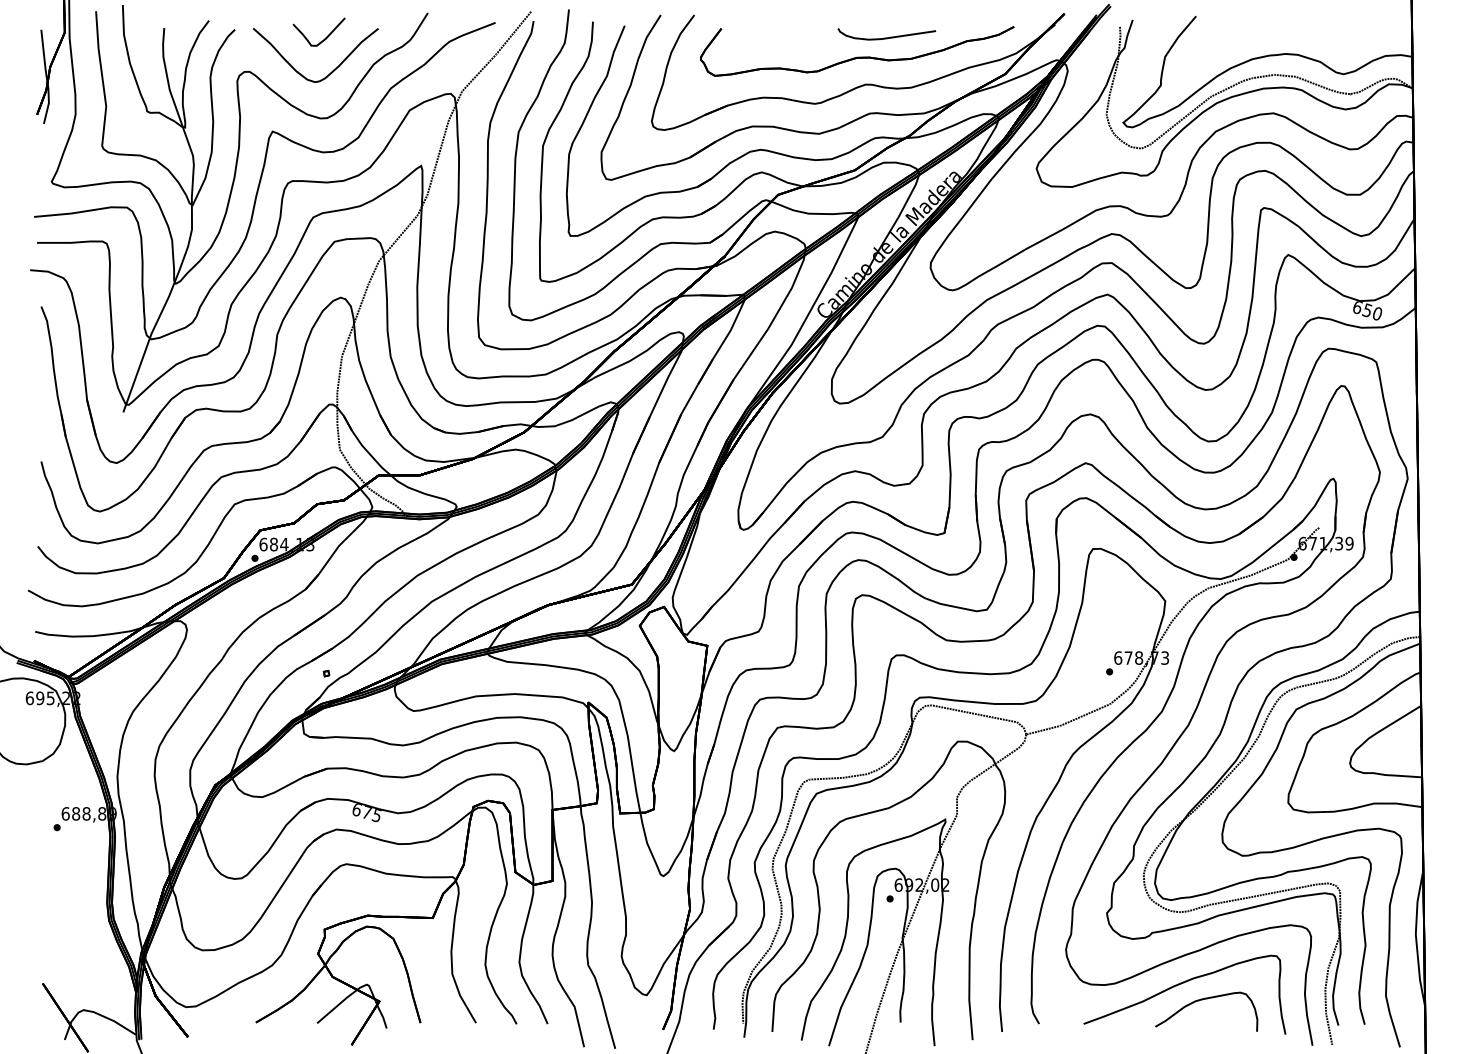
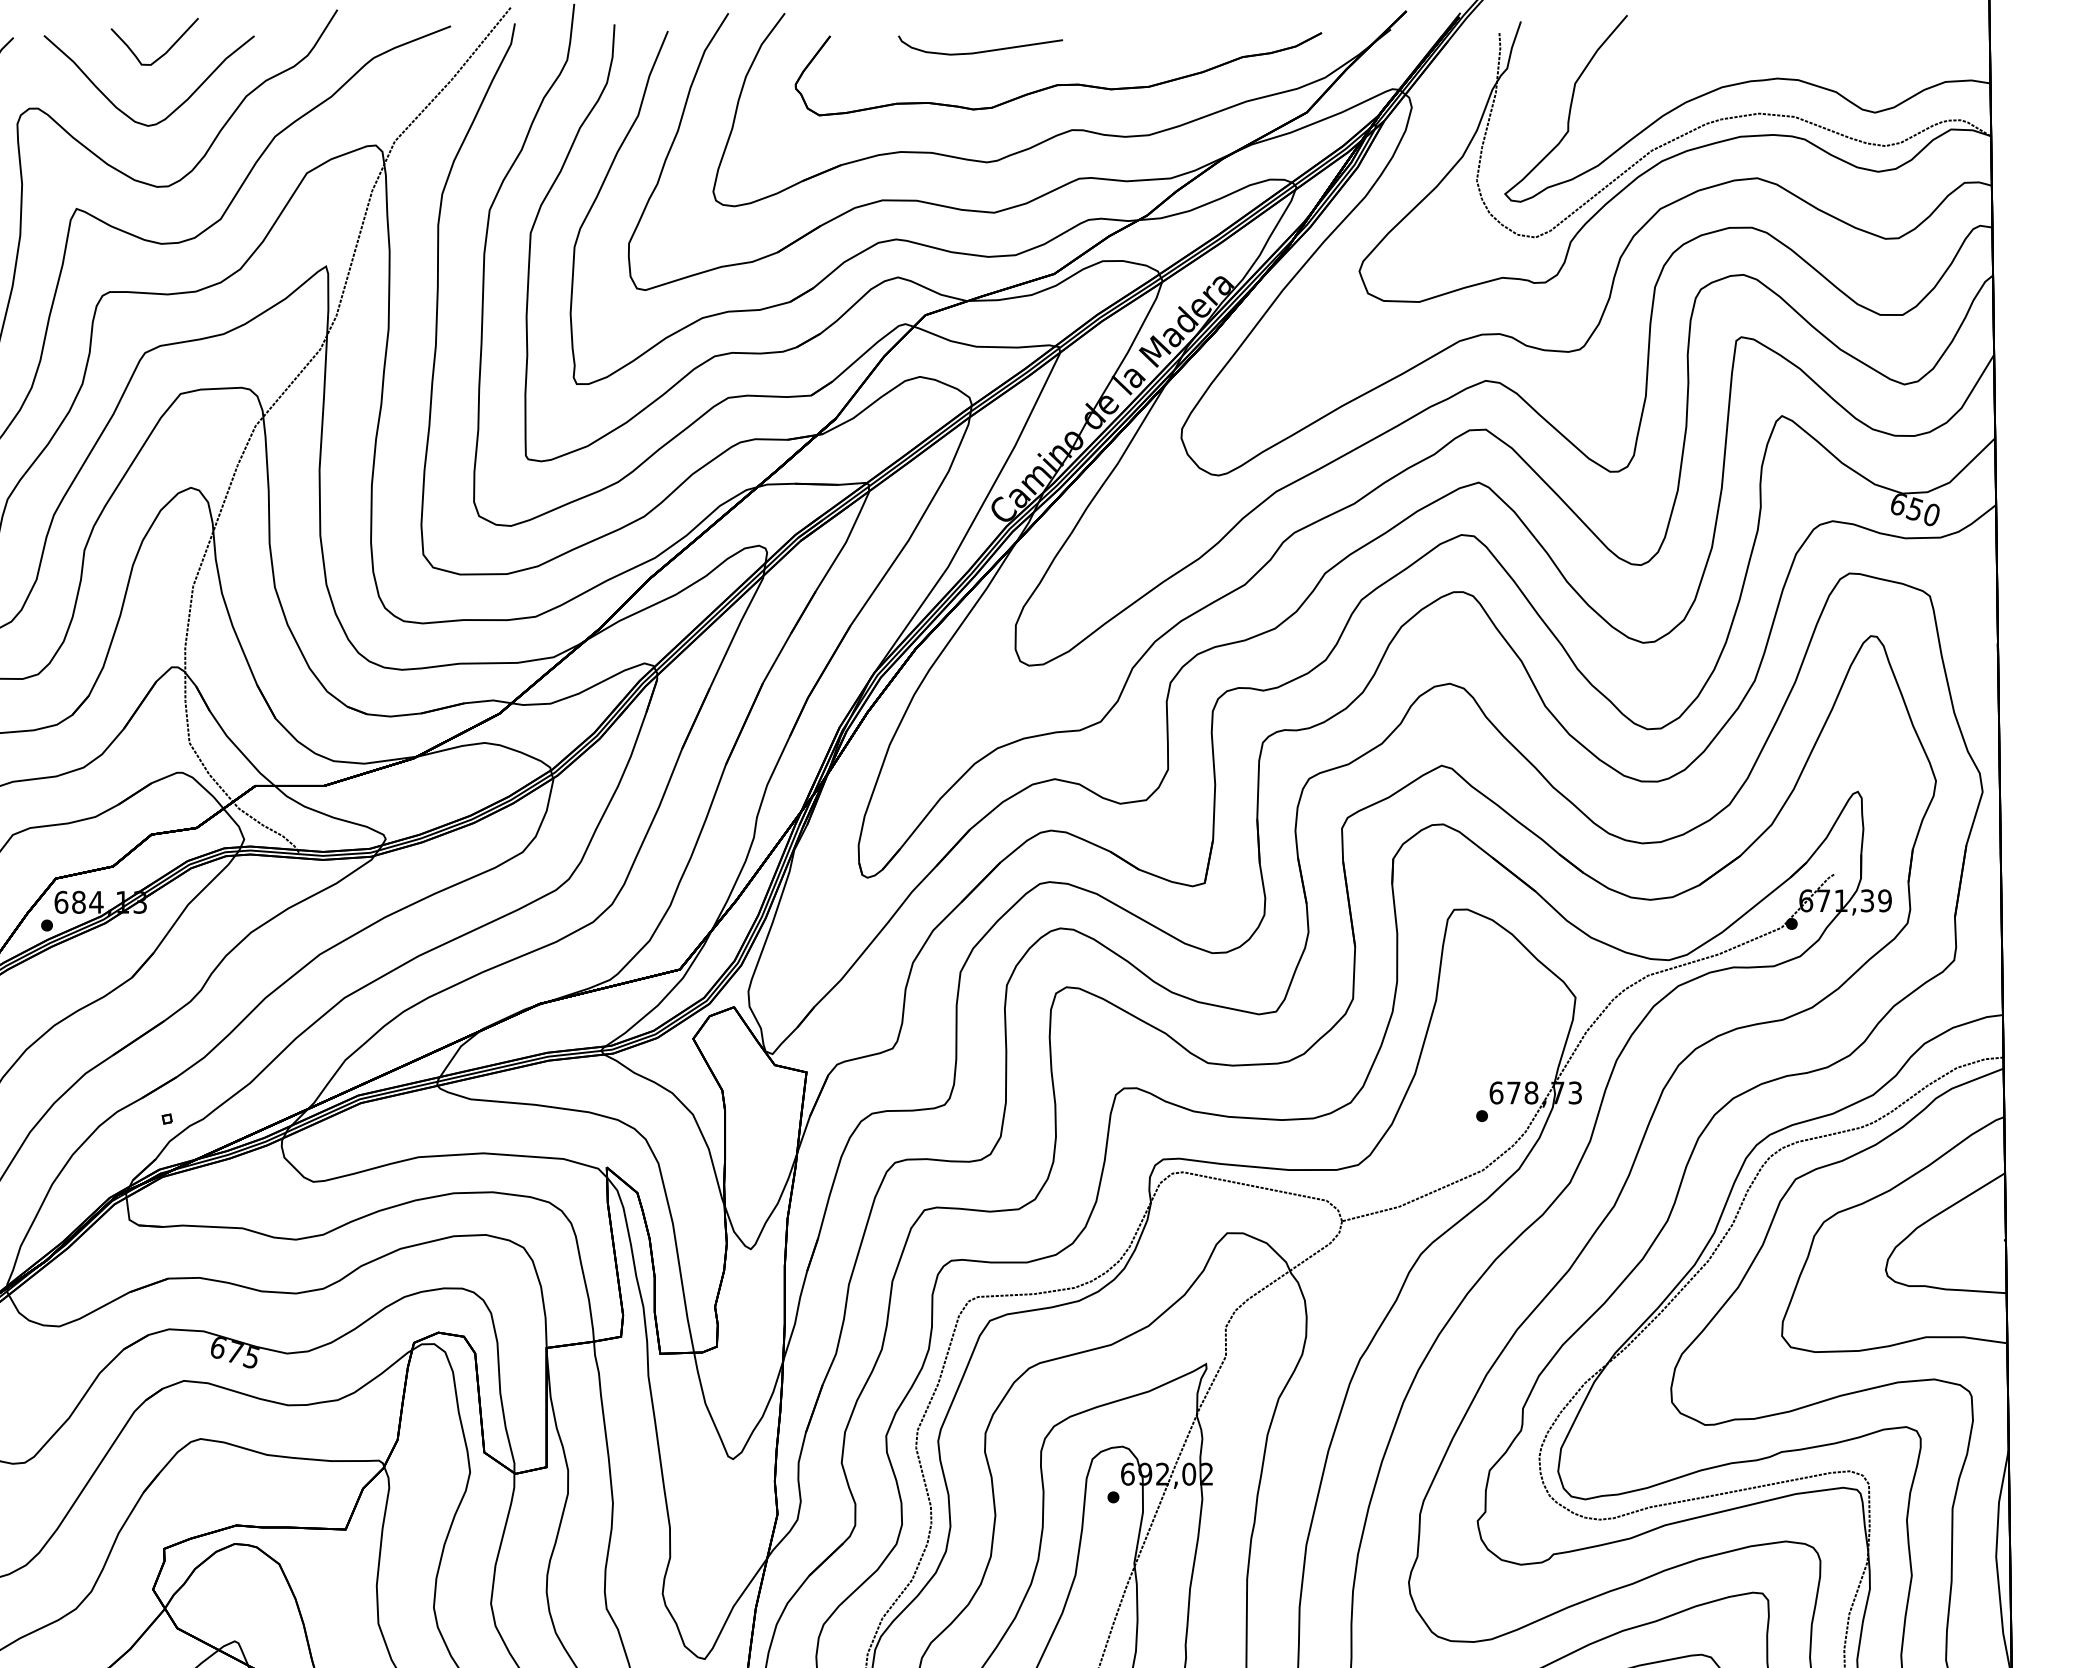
part: (886, 34) -> (979, 45), moved

